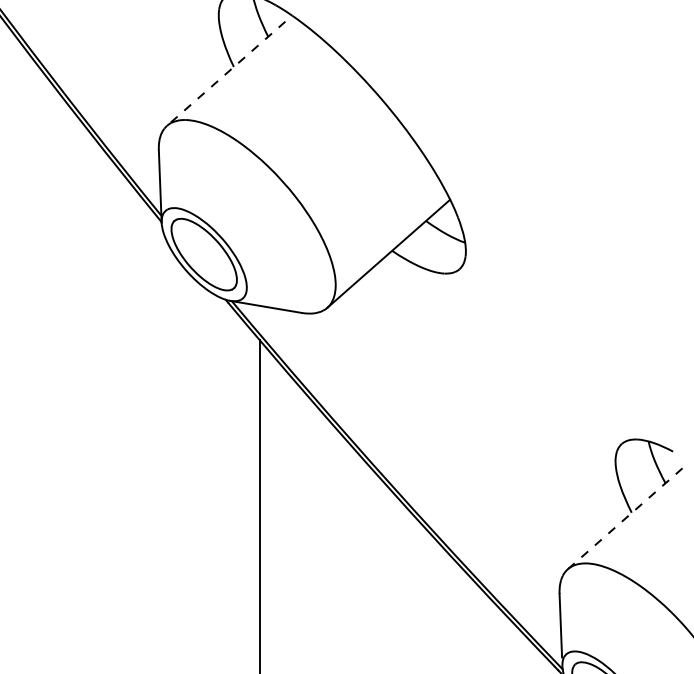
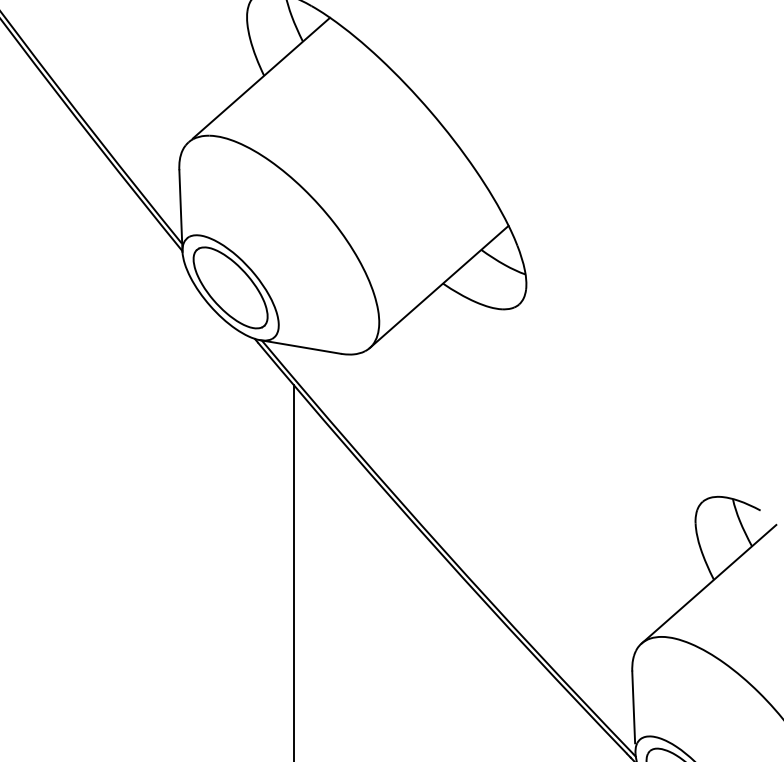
line: (231, 69) -> (261, 78), dashed -> solid
line: (627, 516) -> (709, 583), dashed -> solid

